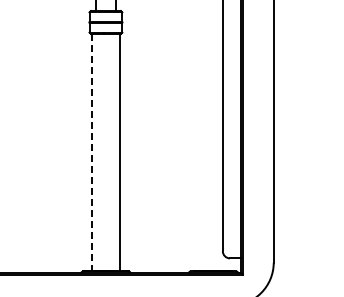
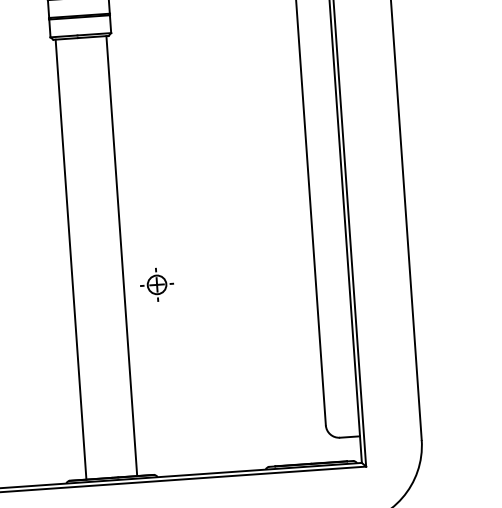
line: (92, 152) -> (71, 259), dashed -> solid
part: (137, 169) -> (157, 284), added

